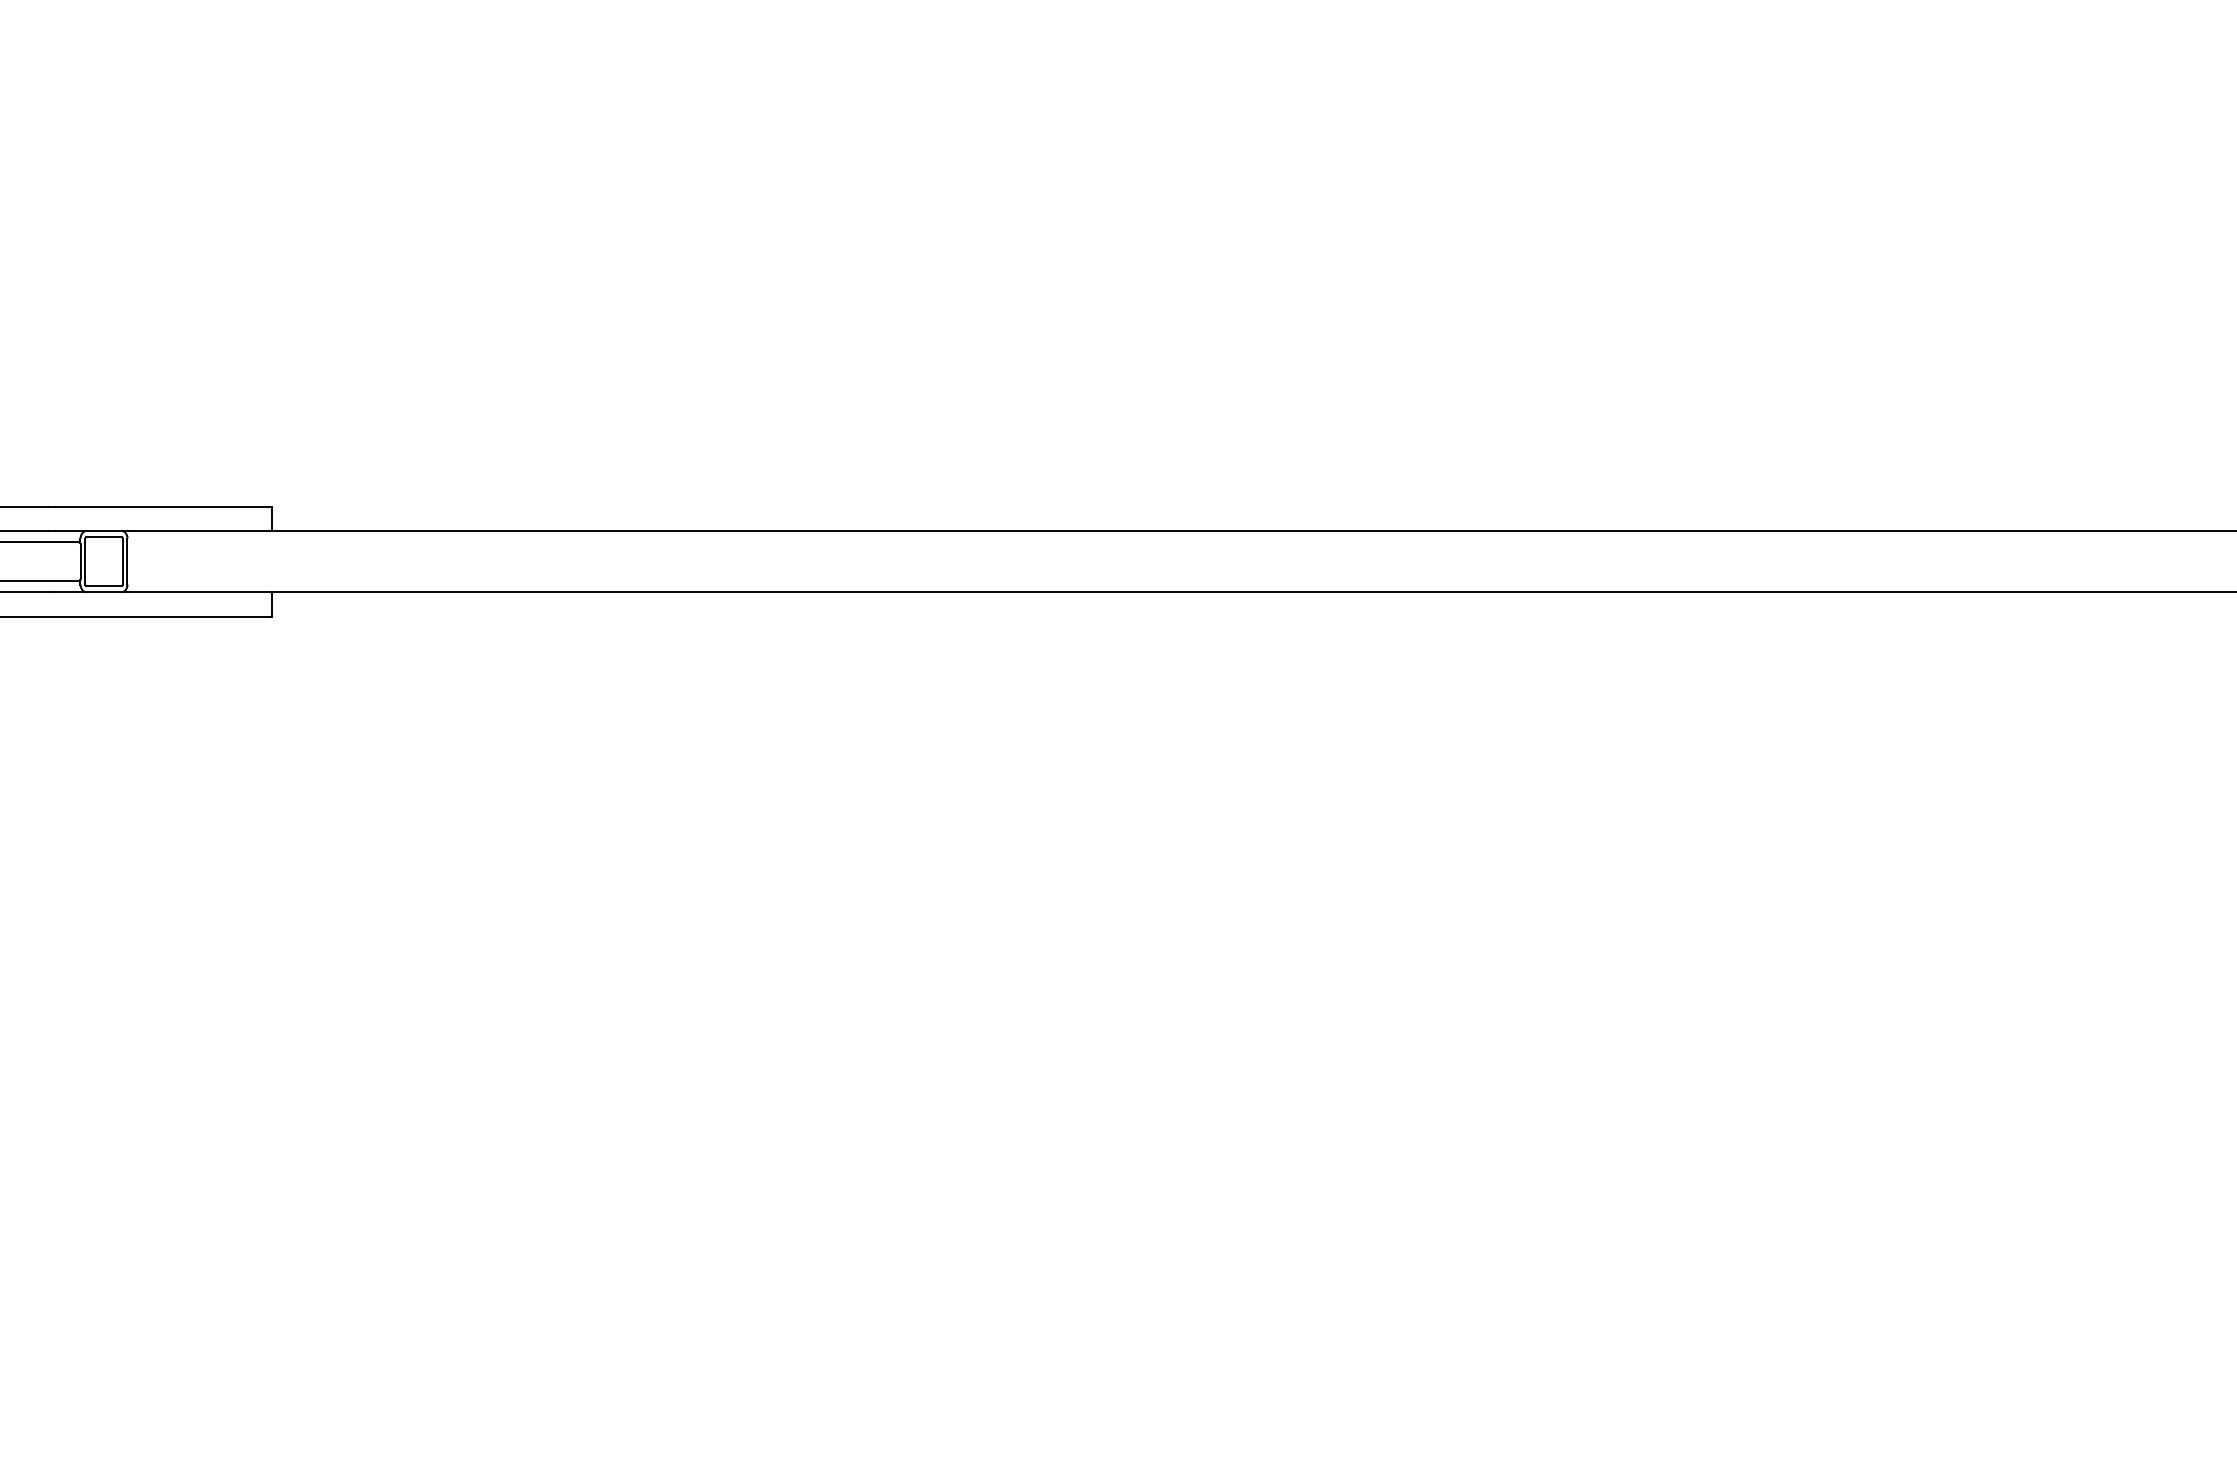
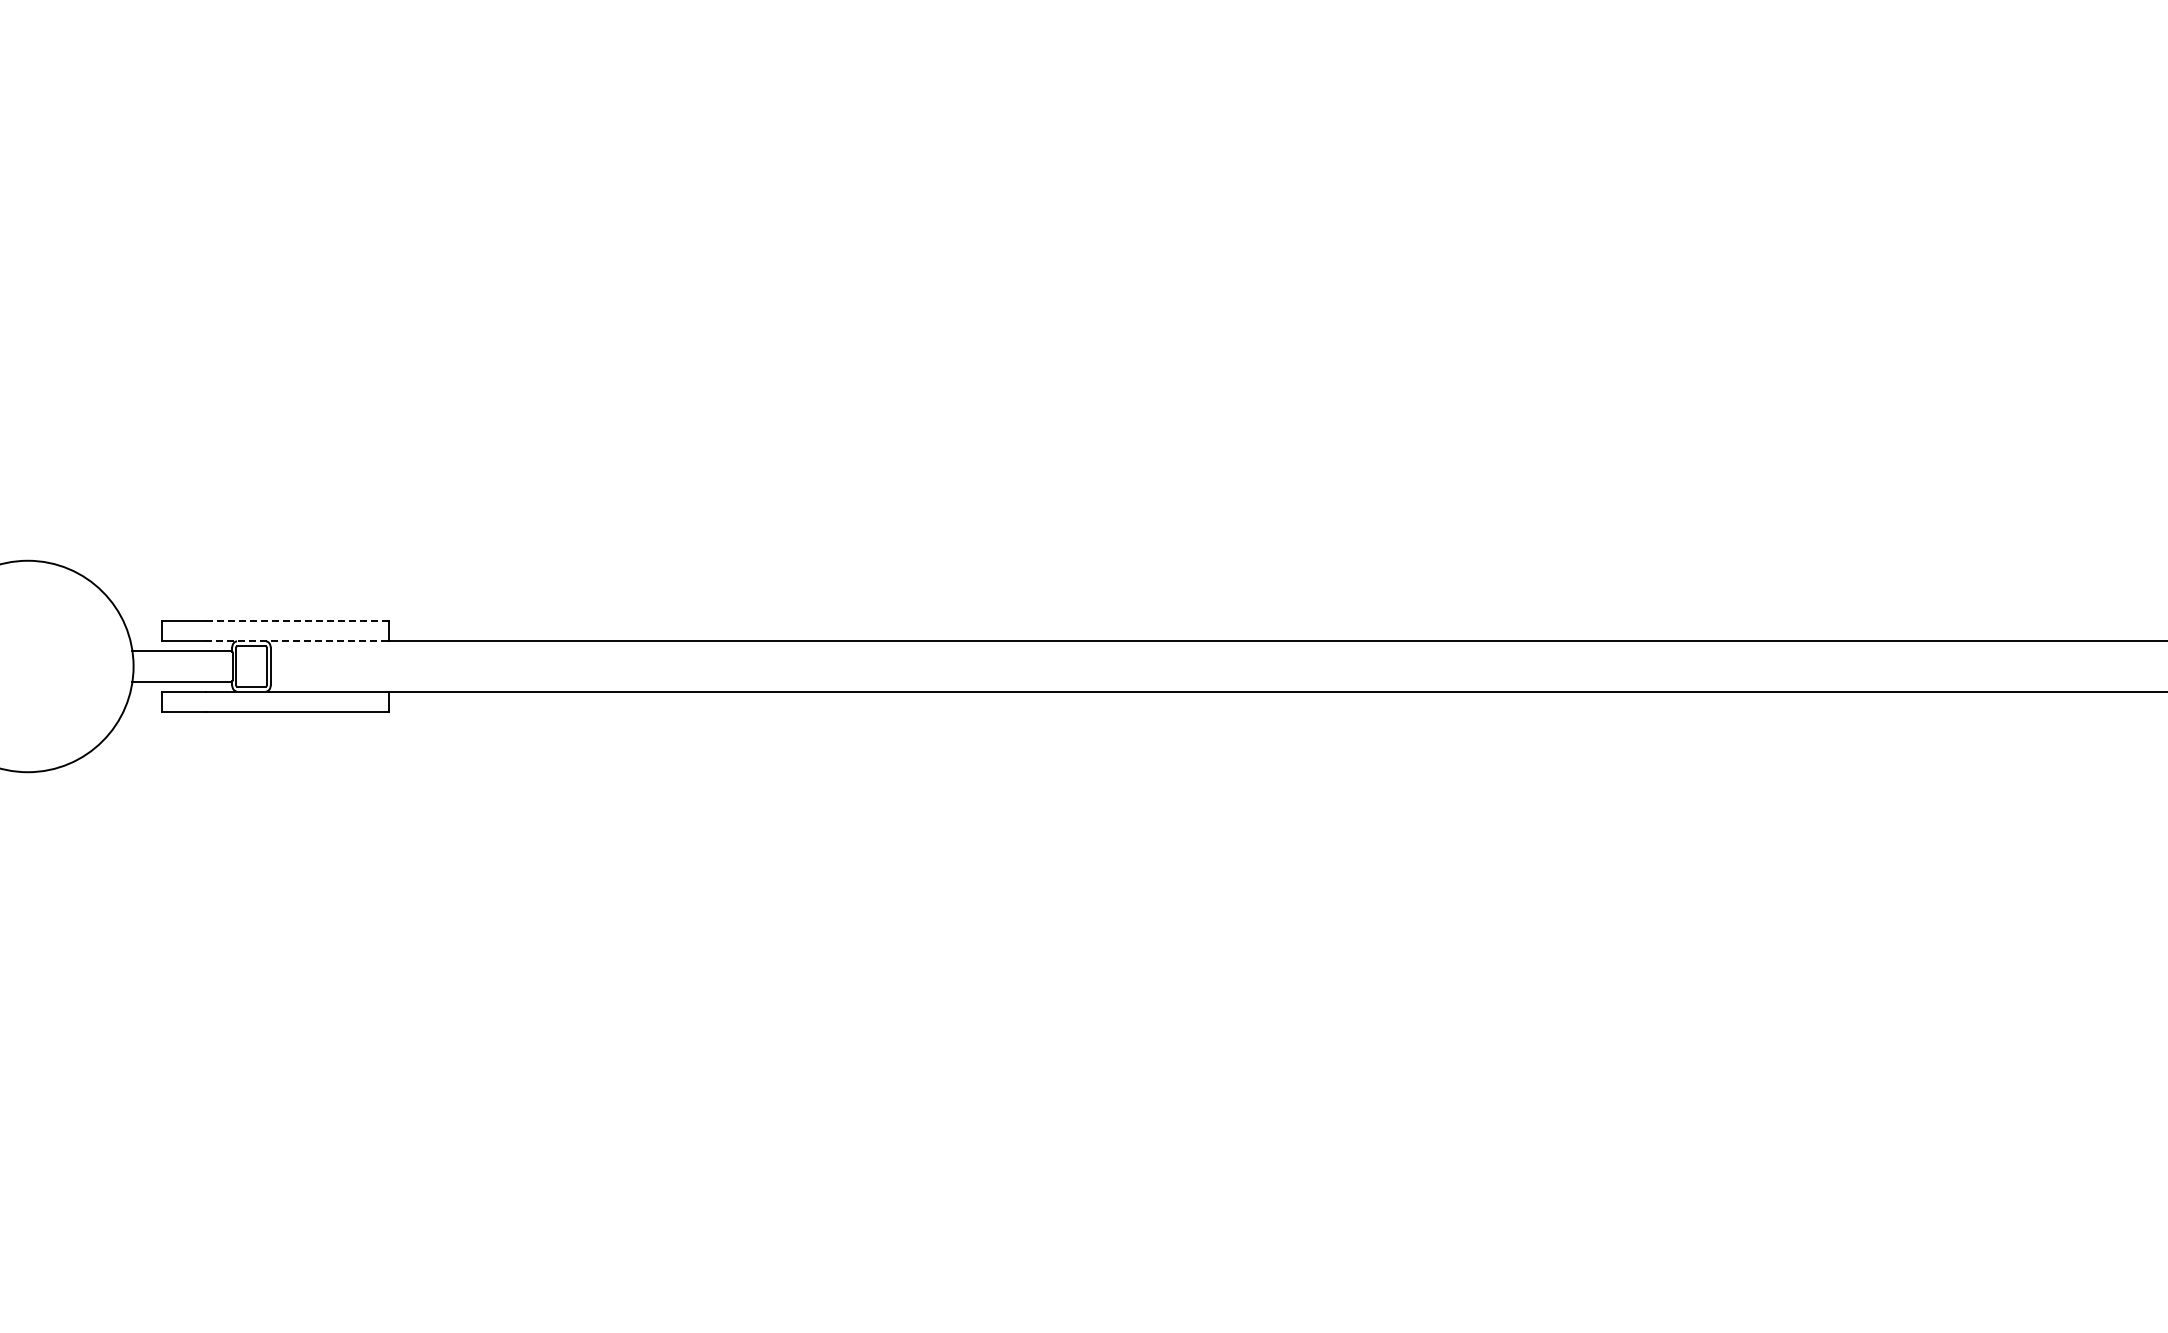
line: (158, 506) -> (296, 621), solid -> dashed
line: (158, 531) -> (296, 641), solid -> dashed

